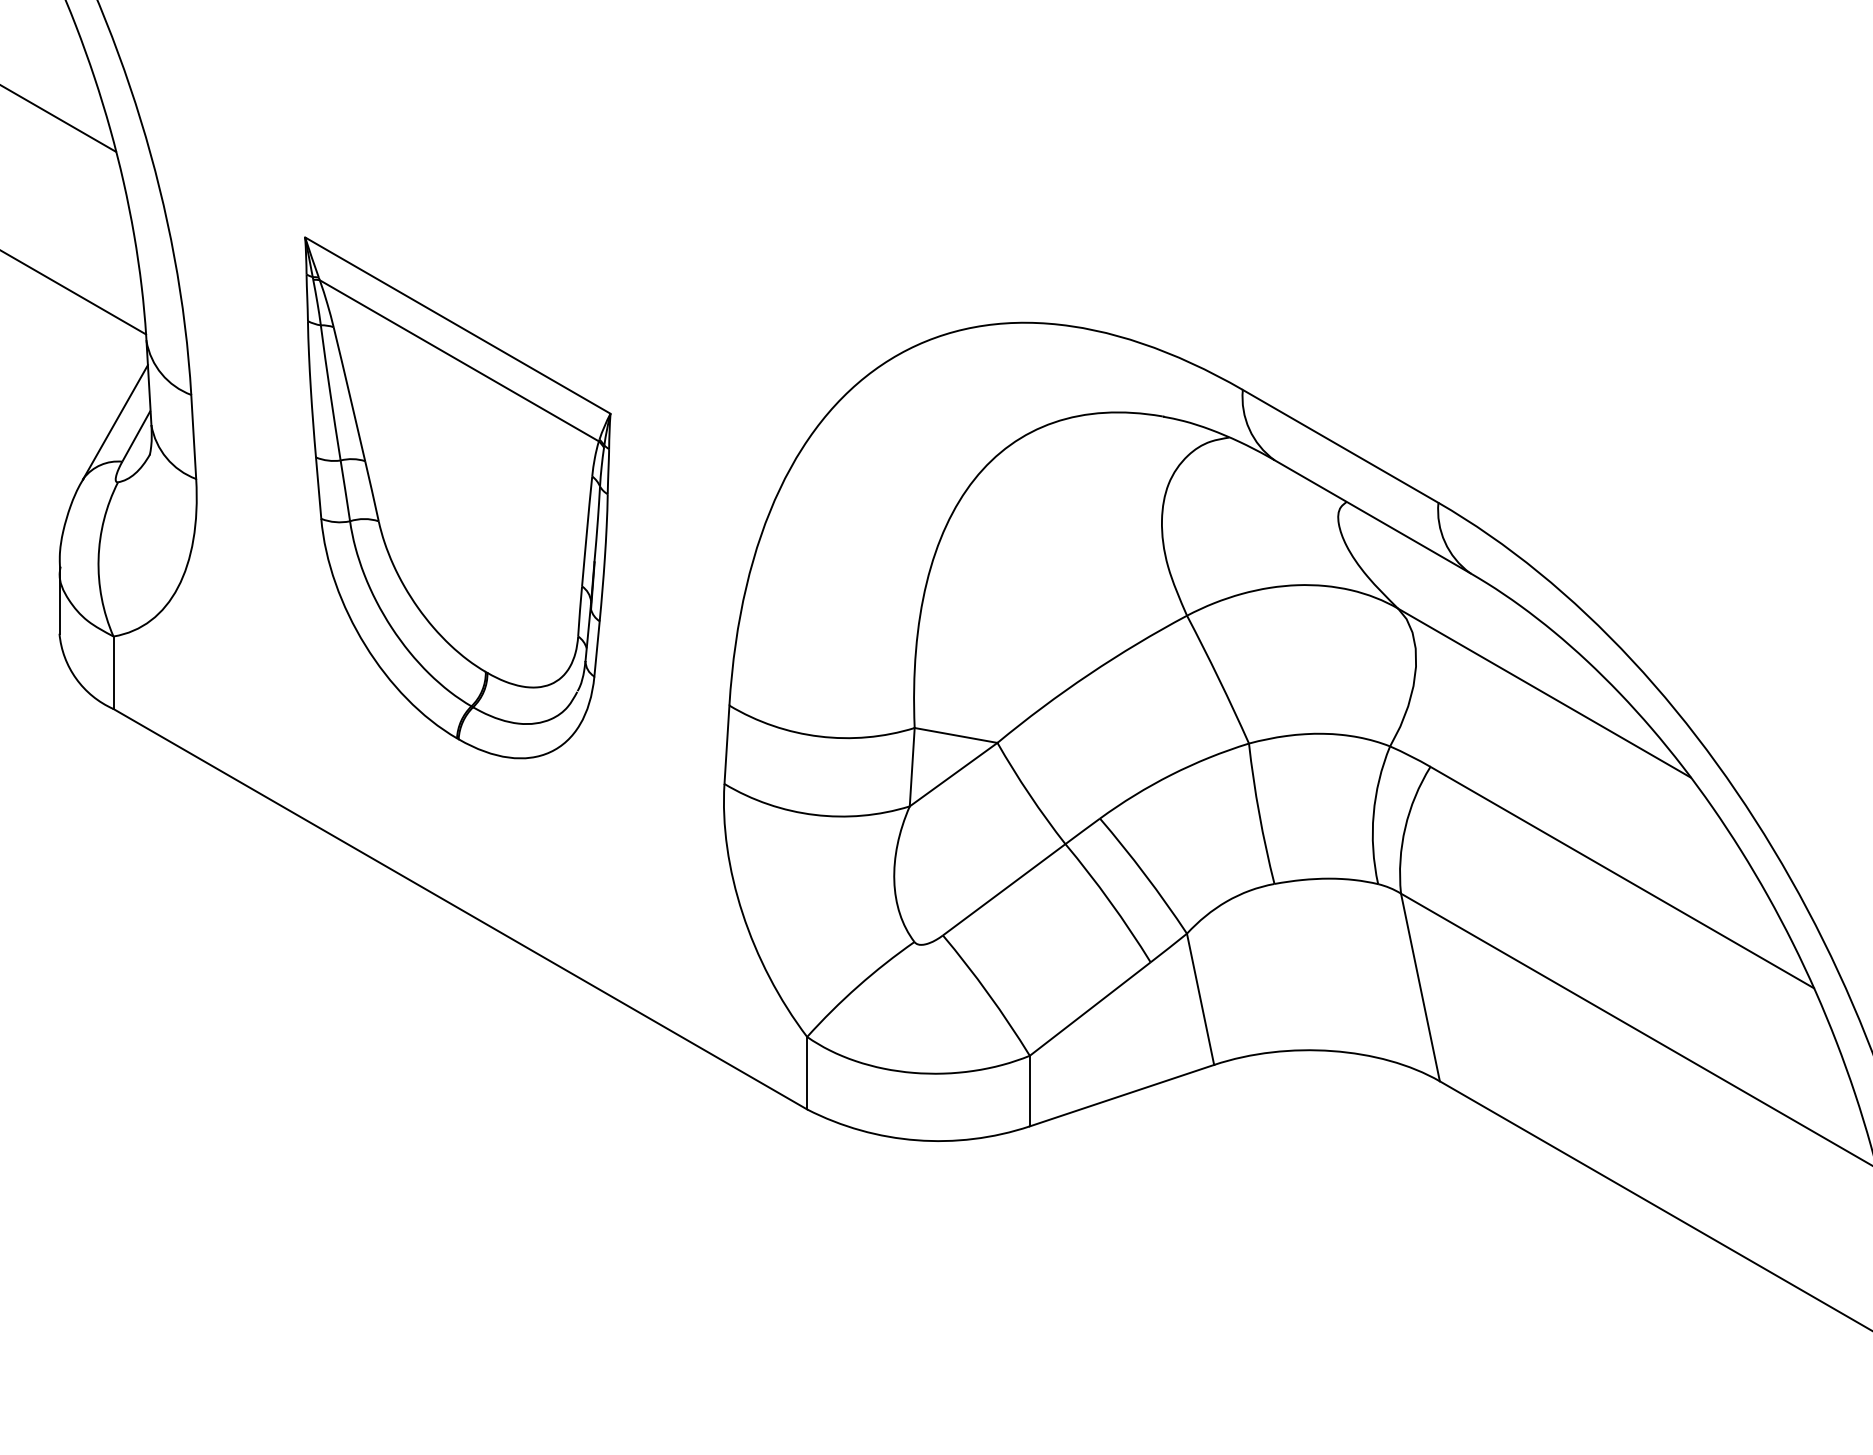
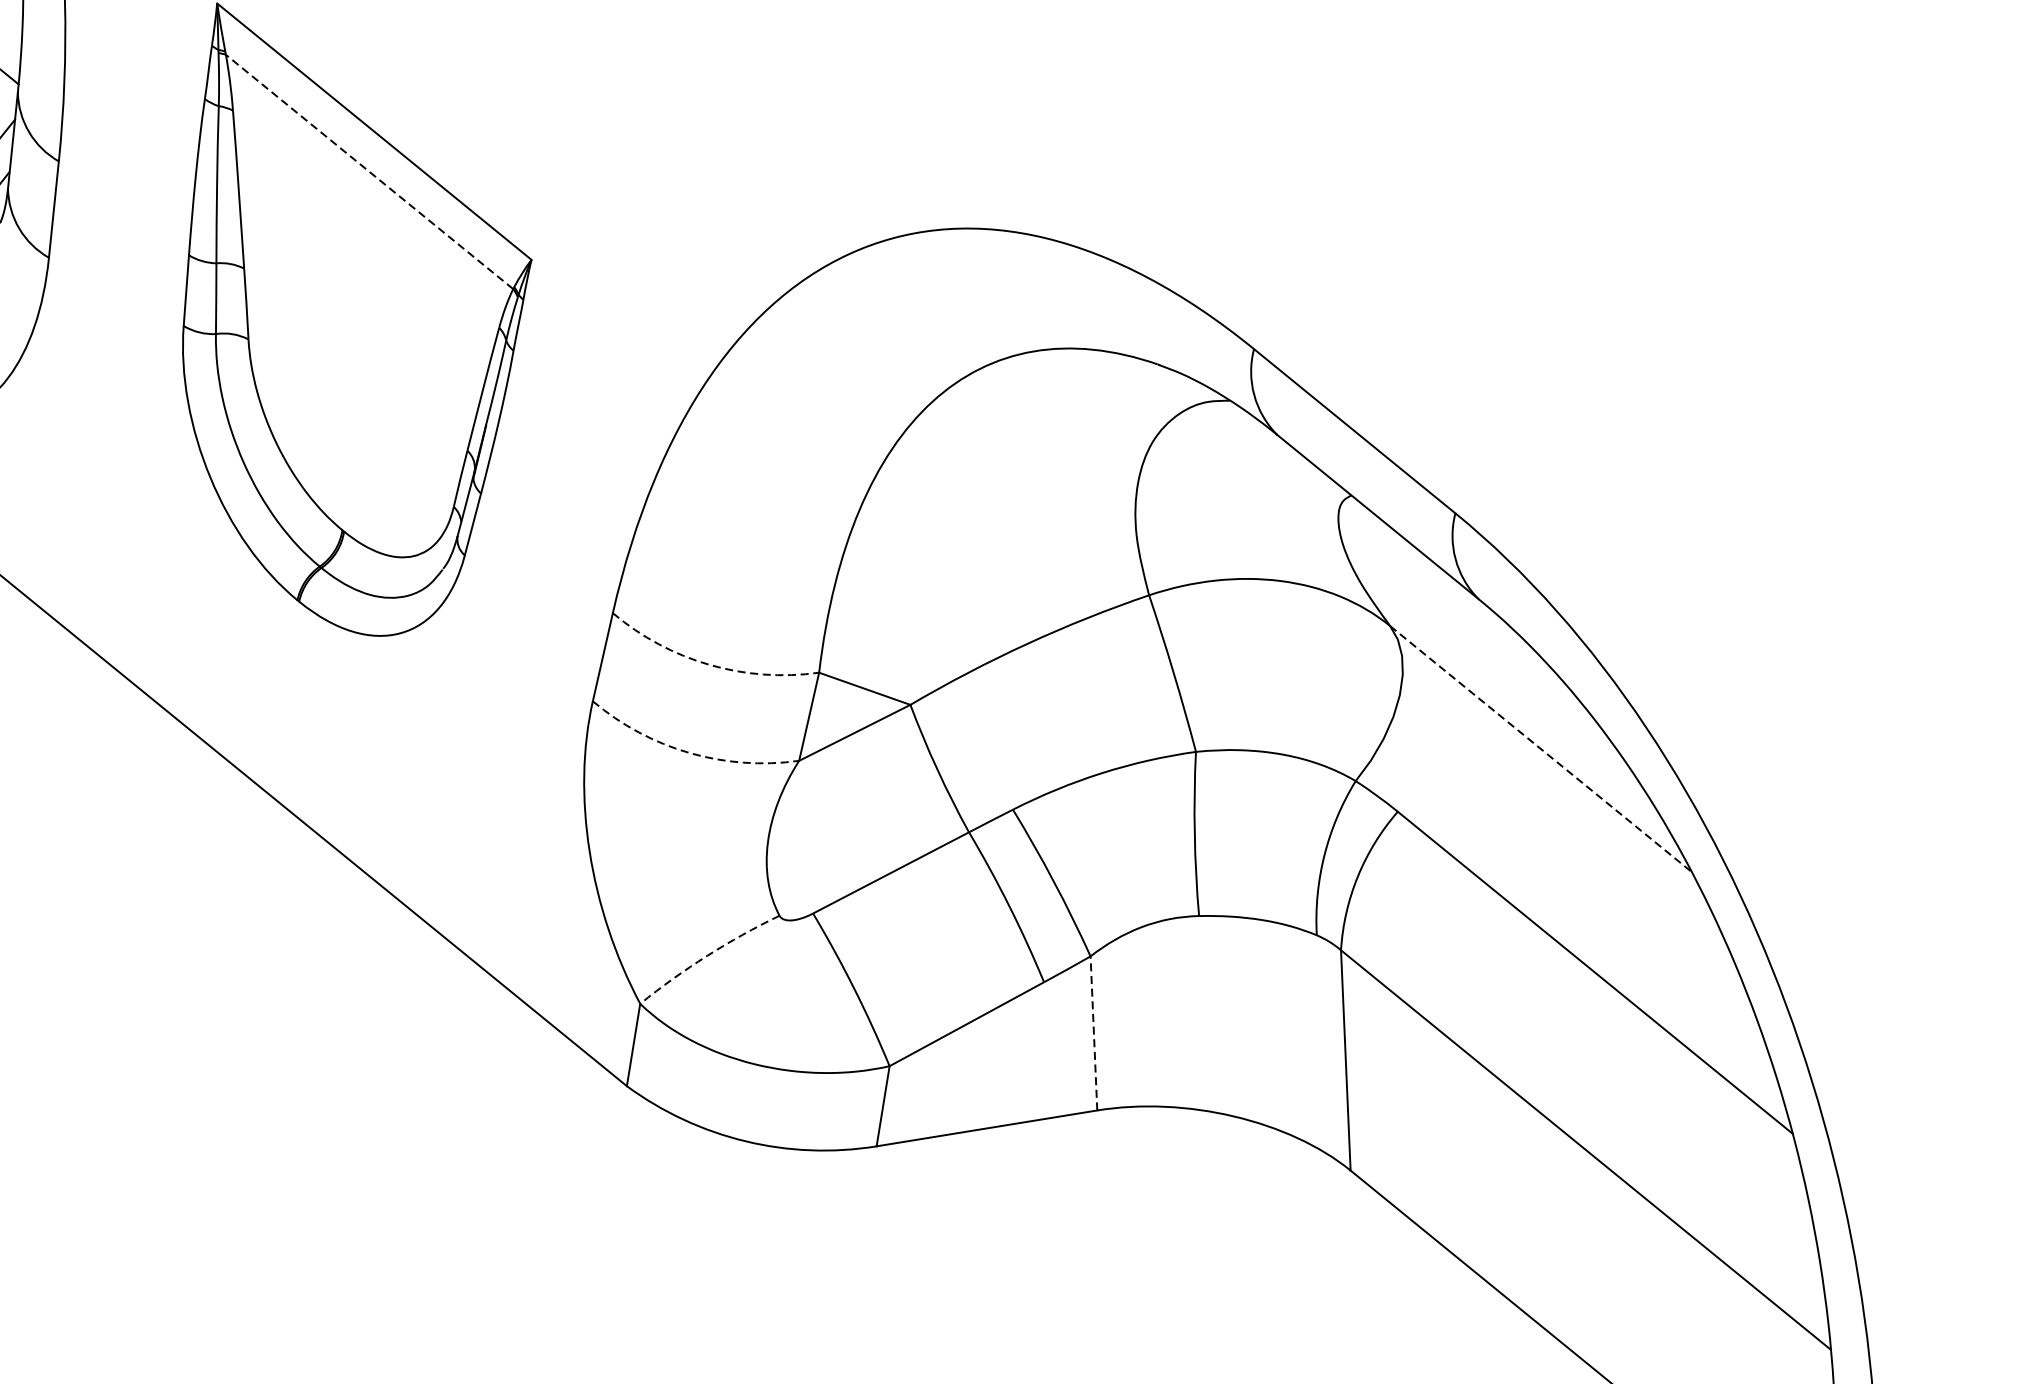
line: (458, 360) -> (368, 171), solid -> dashed
line: (1544, 693) -> (1540, 749), solid -> dashed
arc: (819, 736) -> (709, 664), solid -> dashed
arc: (814, 814) -> (689, 752), solid -> dashed
arc: (858, 986) -> (707, 955), solid -> dashed
line: (1200, 998) -> (1094, 1032), solid -> dashed

